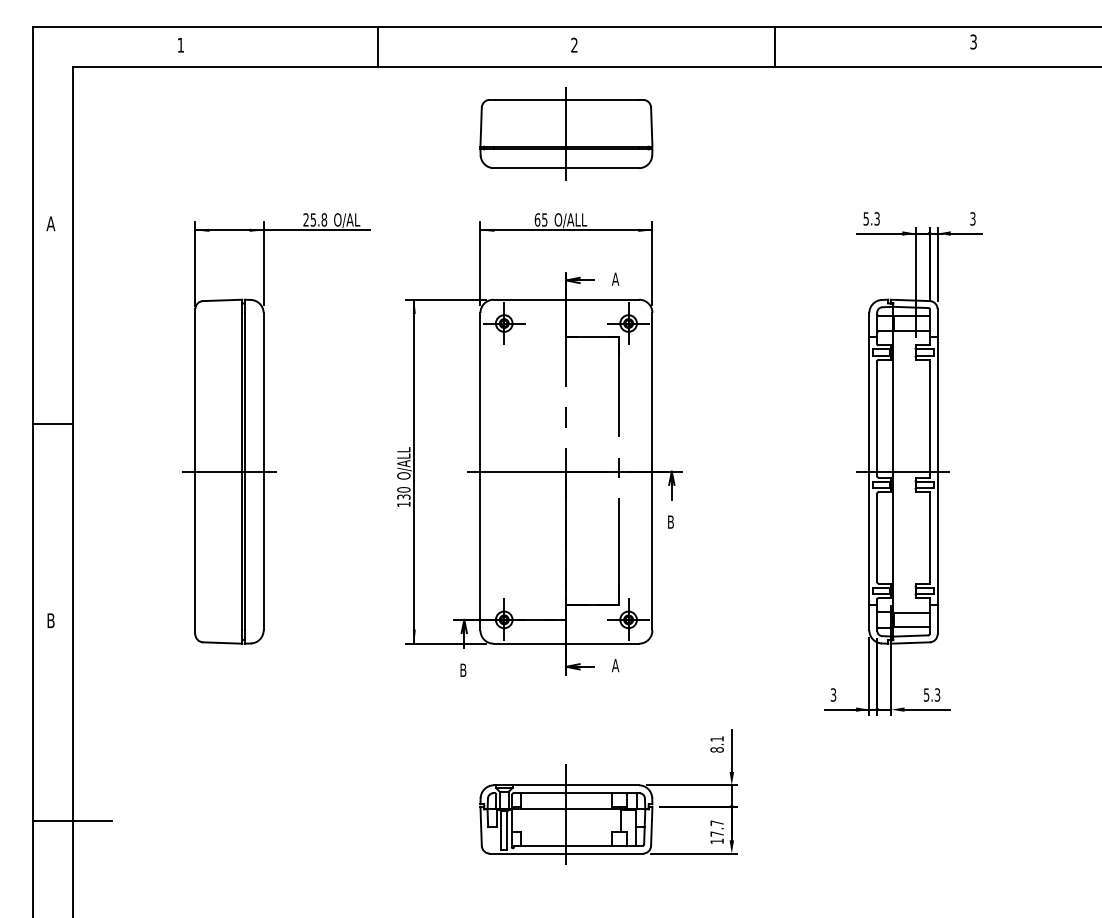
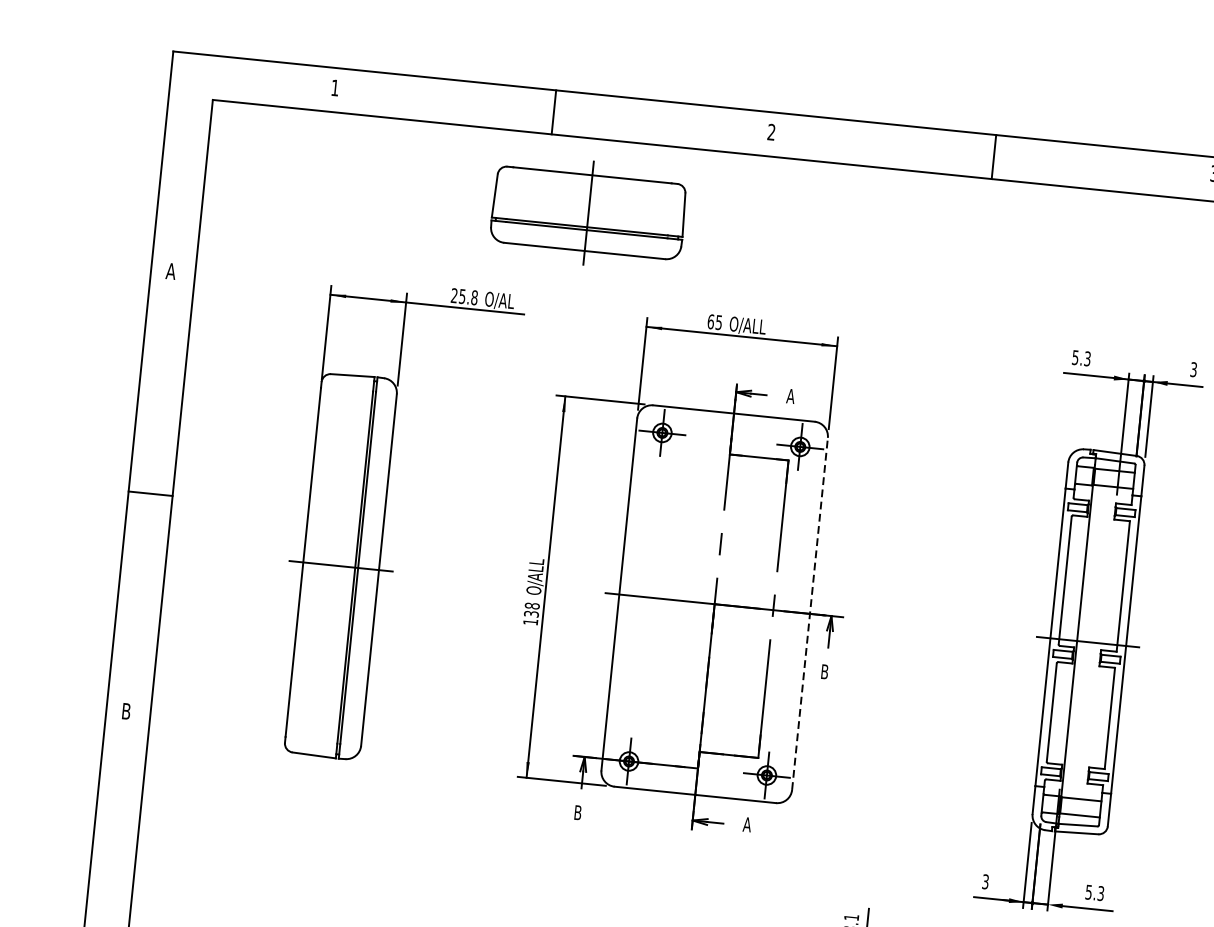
part: (566, 133) -> (588, 212), moved
line: (652, 471) -> (810, 613), solid -> dashed
text: (403, 489) -> (532, 605), 130 -> 138

